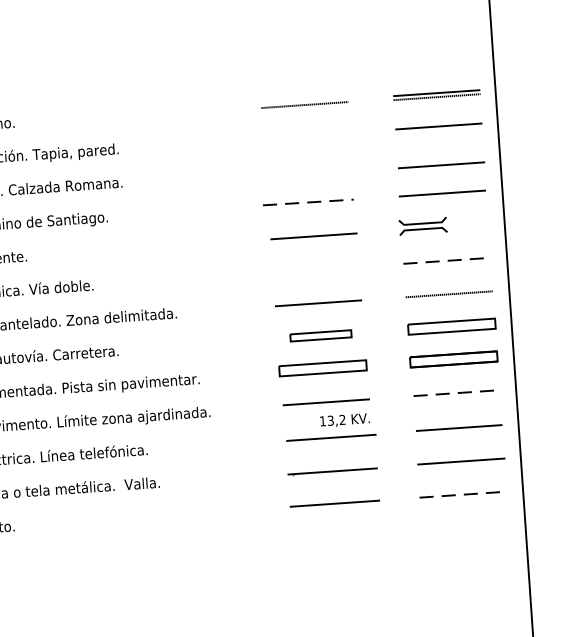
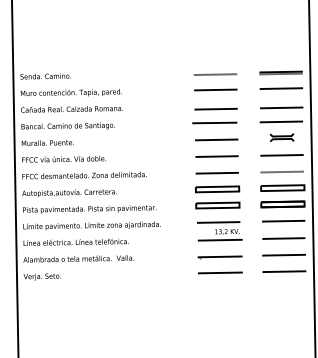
line: (306, 134) -> (215, 89), added
line: (308, 173) -> (215, 108), added
line: (307, 203) -> (214, 123), dashed -> solid
part: (421, 225) -> (281, 137), moved
line: (447, 261) -> (282, 155), dashed -> solid
line: (315, 269) -> (216, 156), added
part: (320, 336) -> (217, 189), size x1.43
line: (456, 393) -> (283, 221), dashed -> solid
line: (463, 494) -> (284, 271), dashed -> solid

